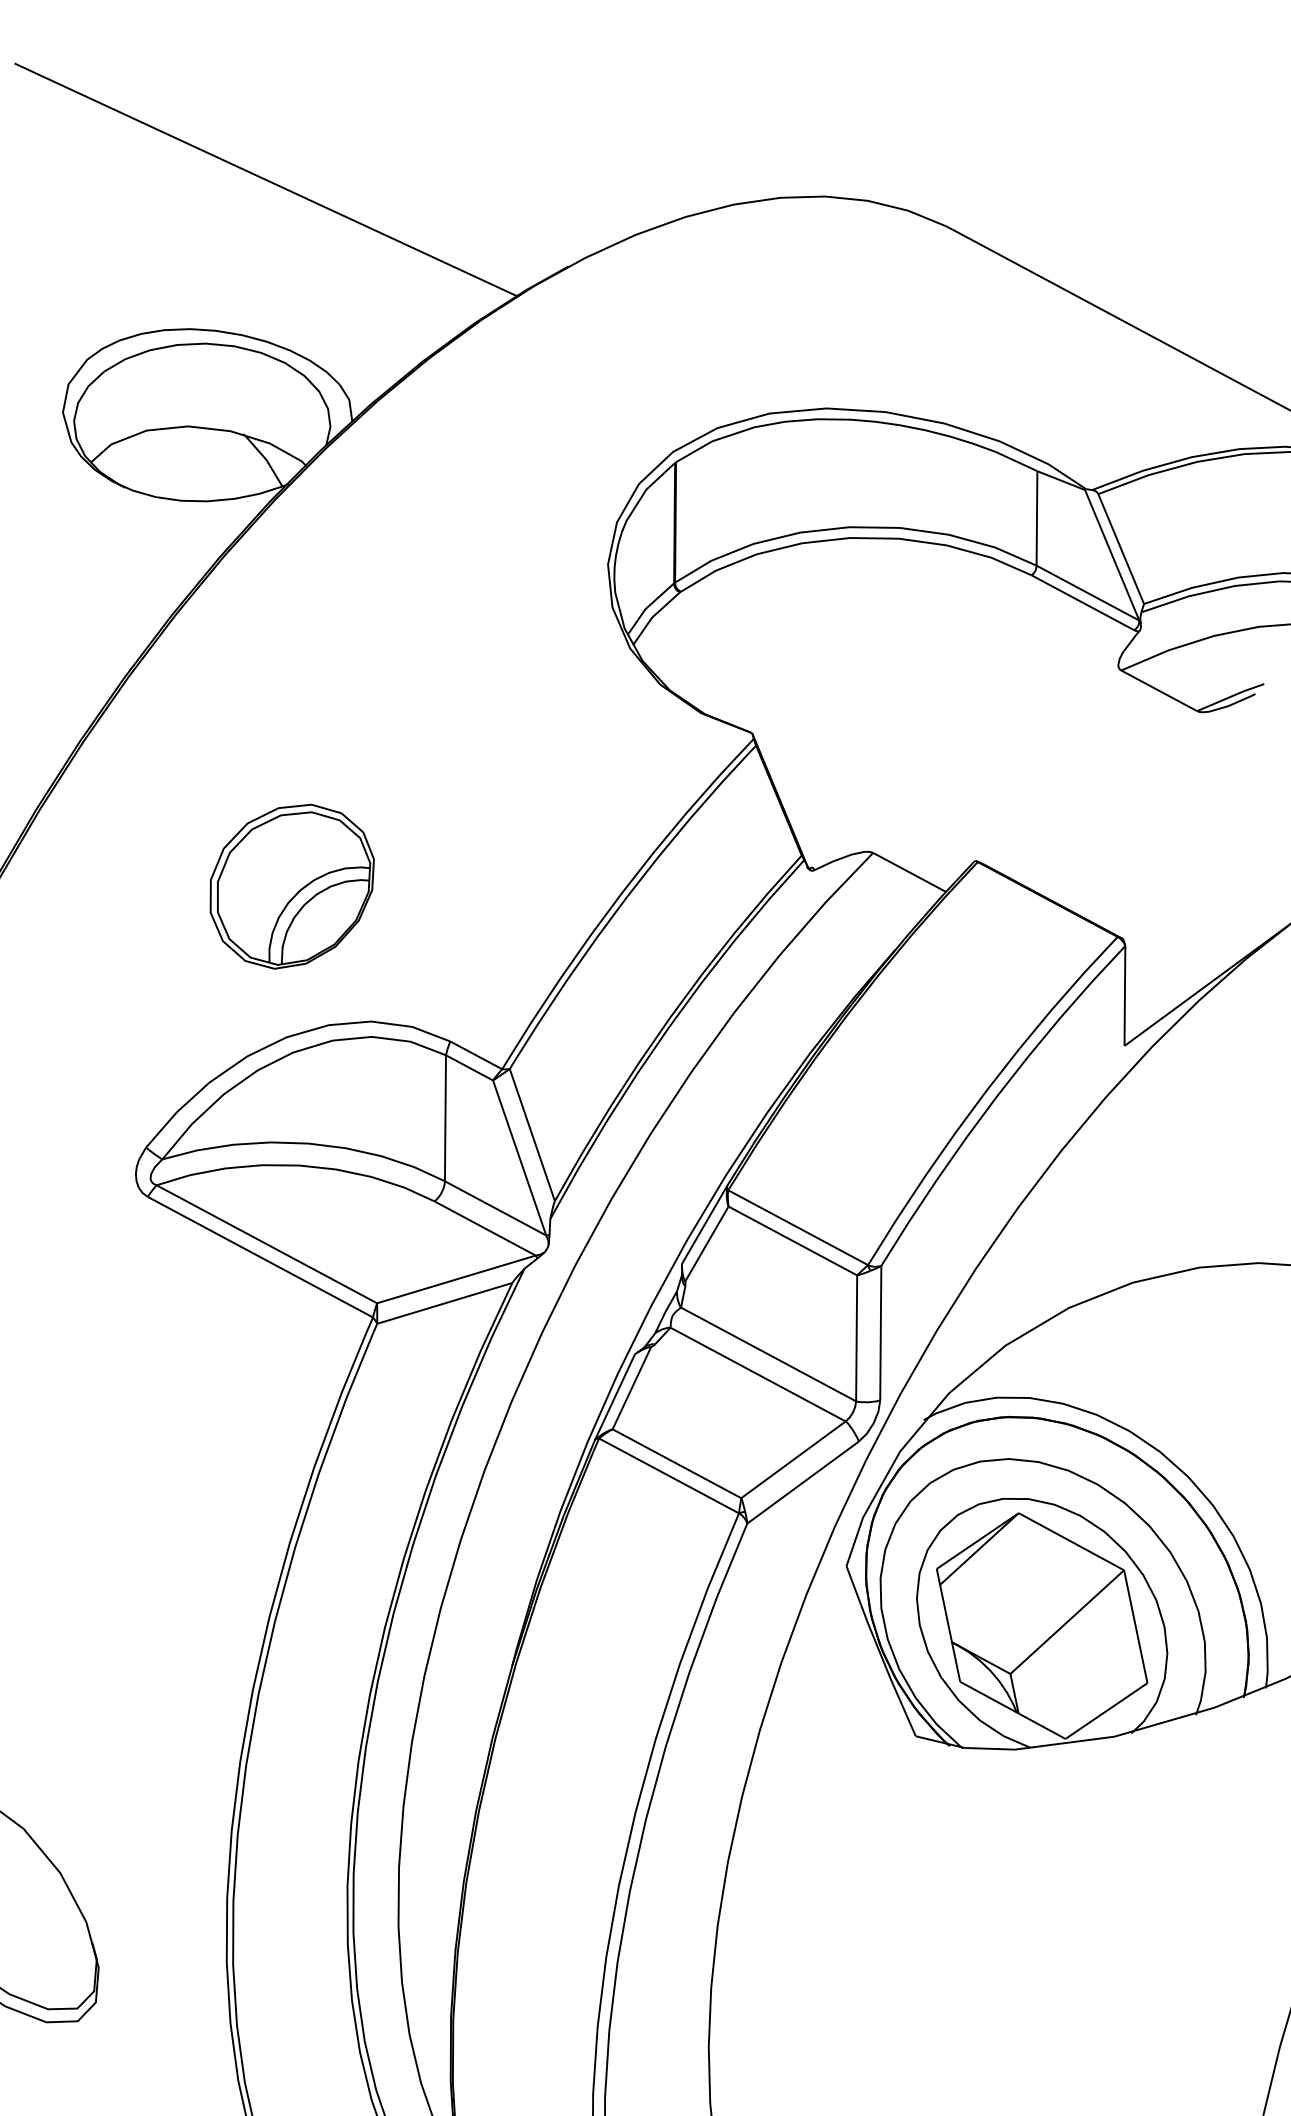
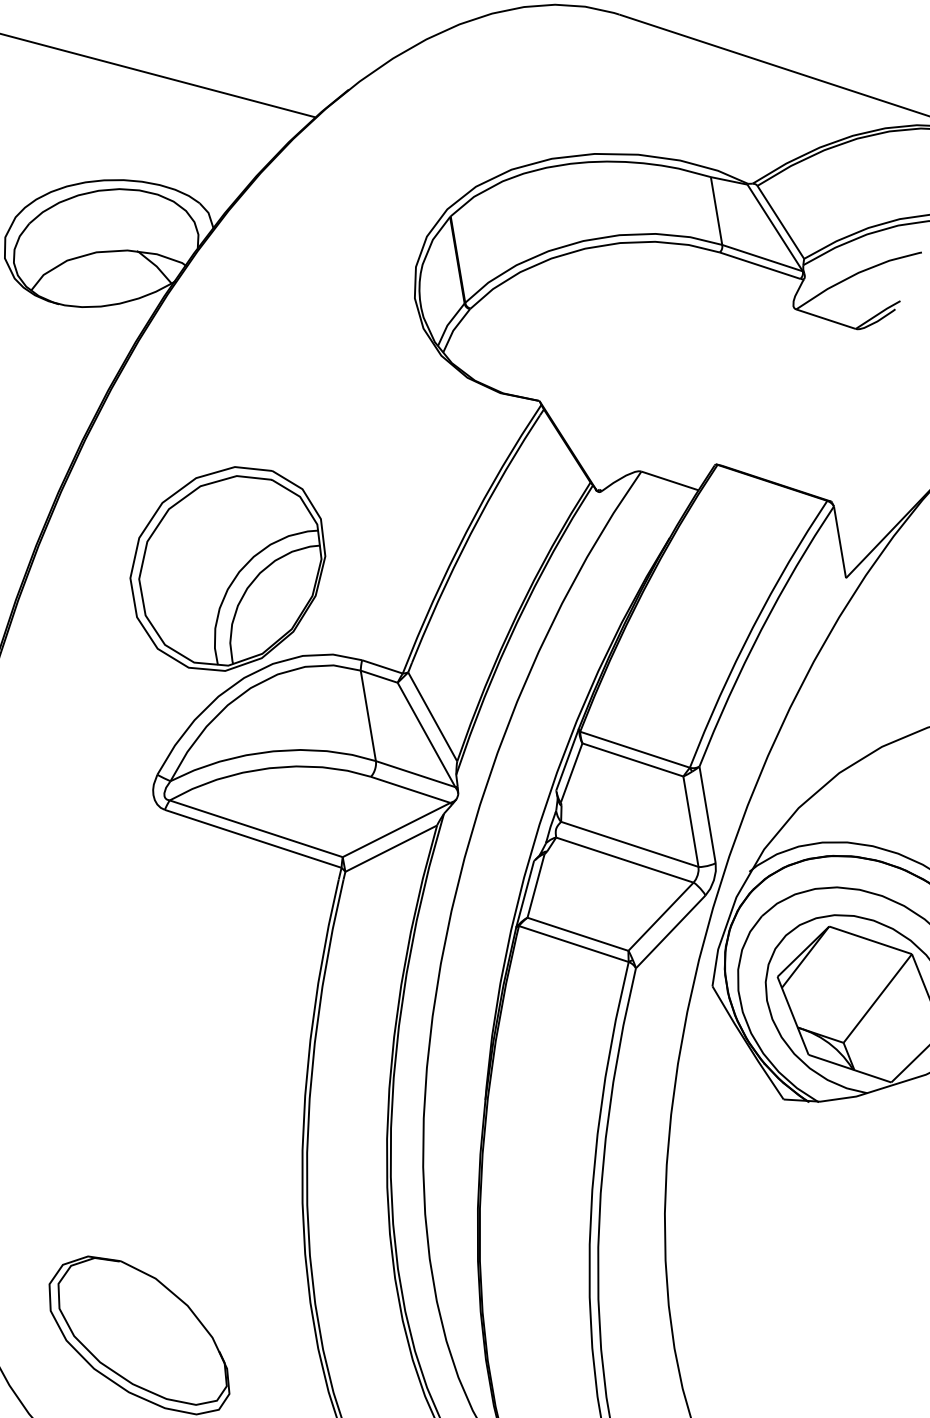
part: (292, 886) -> (229, 569), size x1.67

